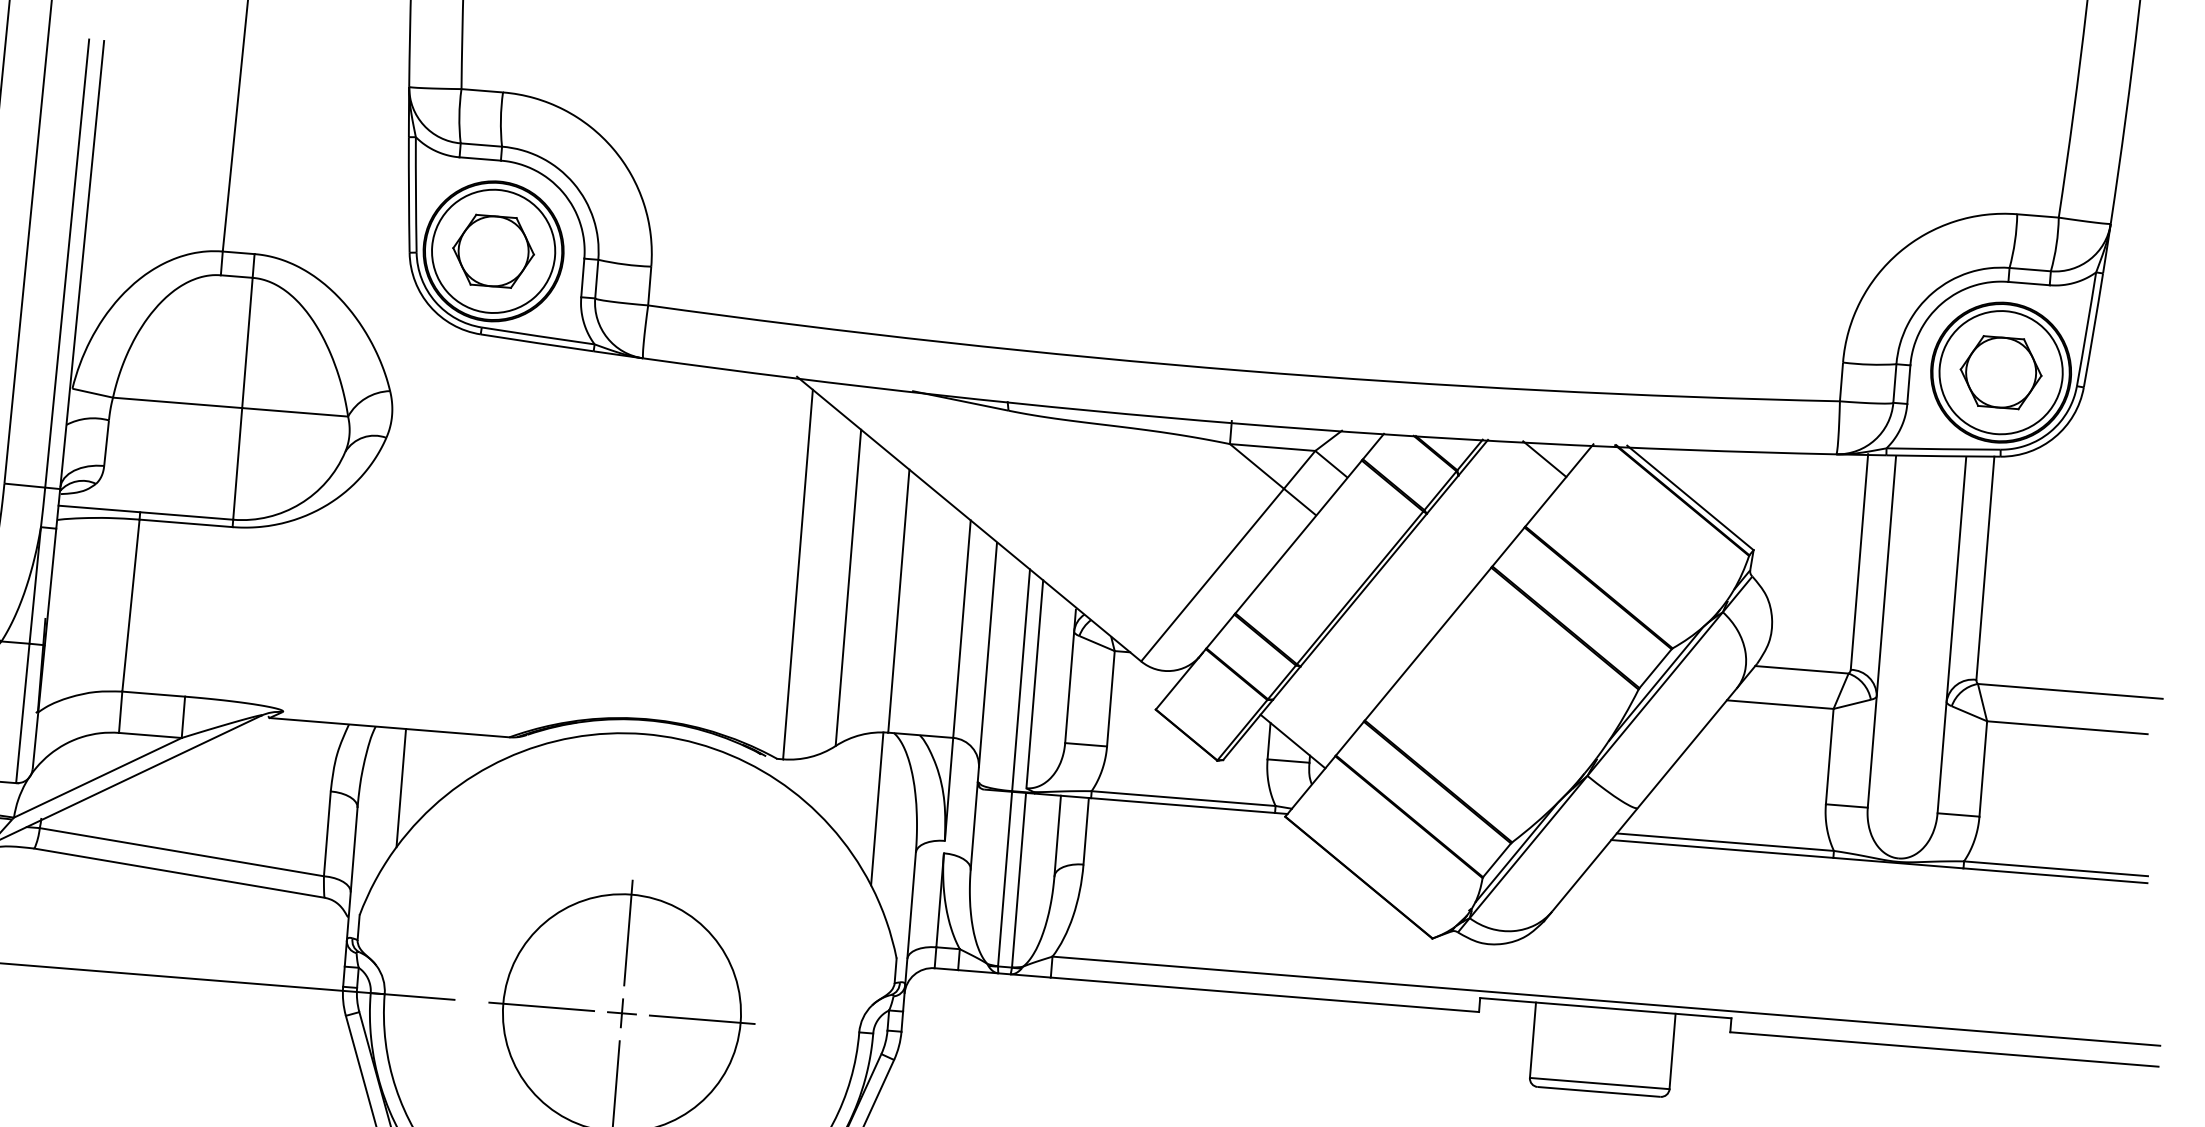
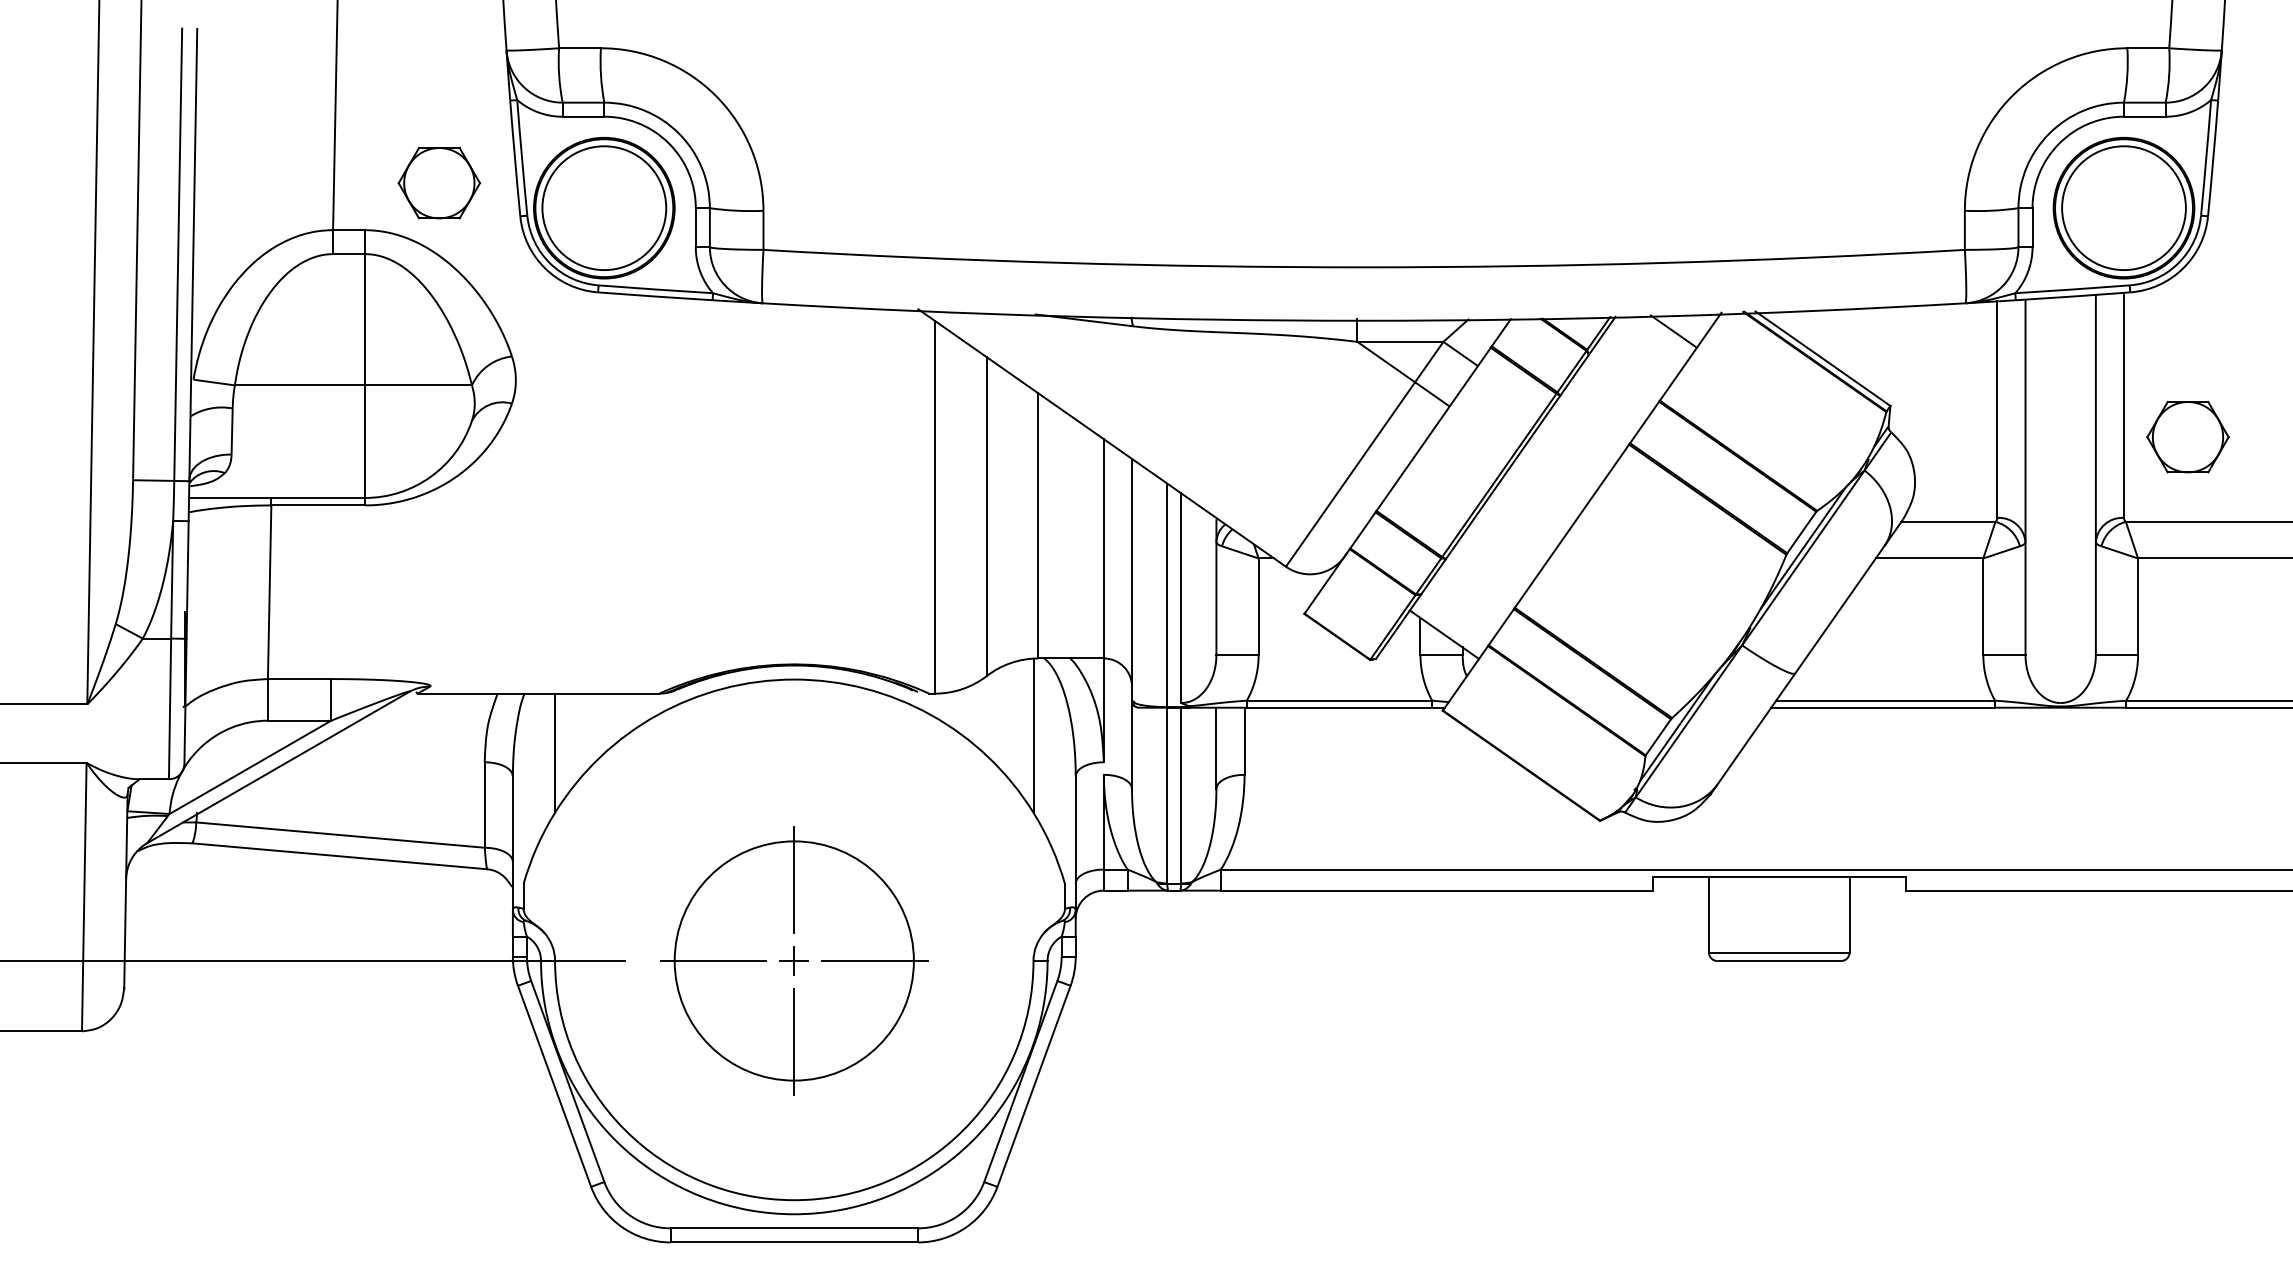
part: (493, 251) -> (439, 183), moved
part: (2000, 372) -> (2187, 437), moved

